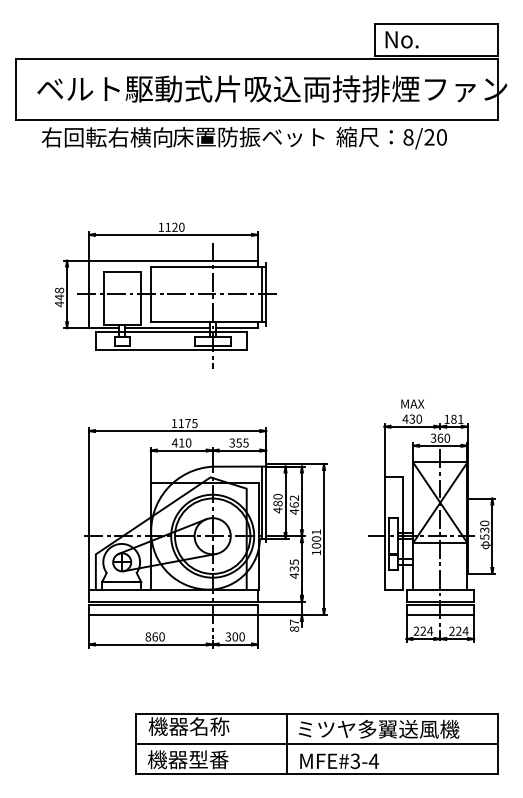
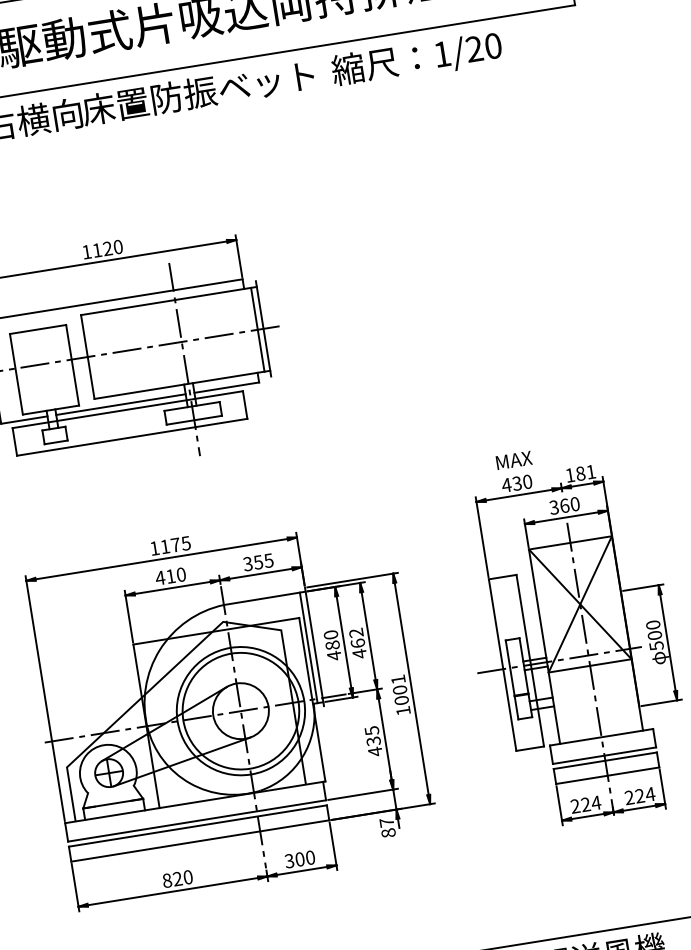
text: (408, 137) -> (442, 54), 8/20 -> 1/20
text: (484, 530) -> (654, 635), 530 -> 500
text: (155, 636) -> (178, 878), 860 -> 820

